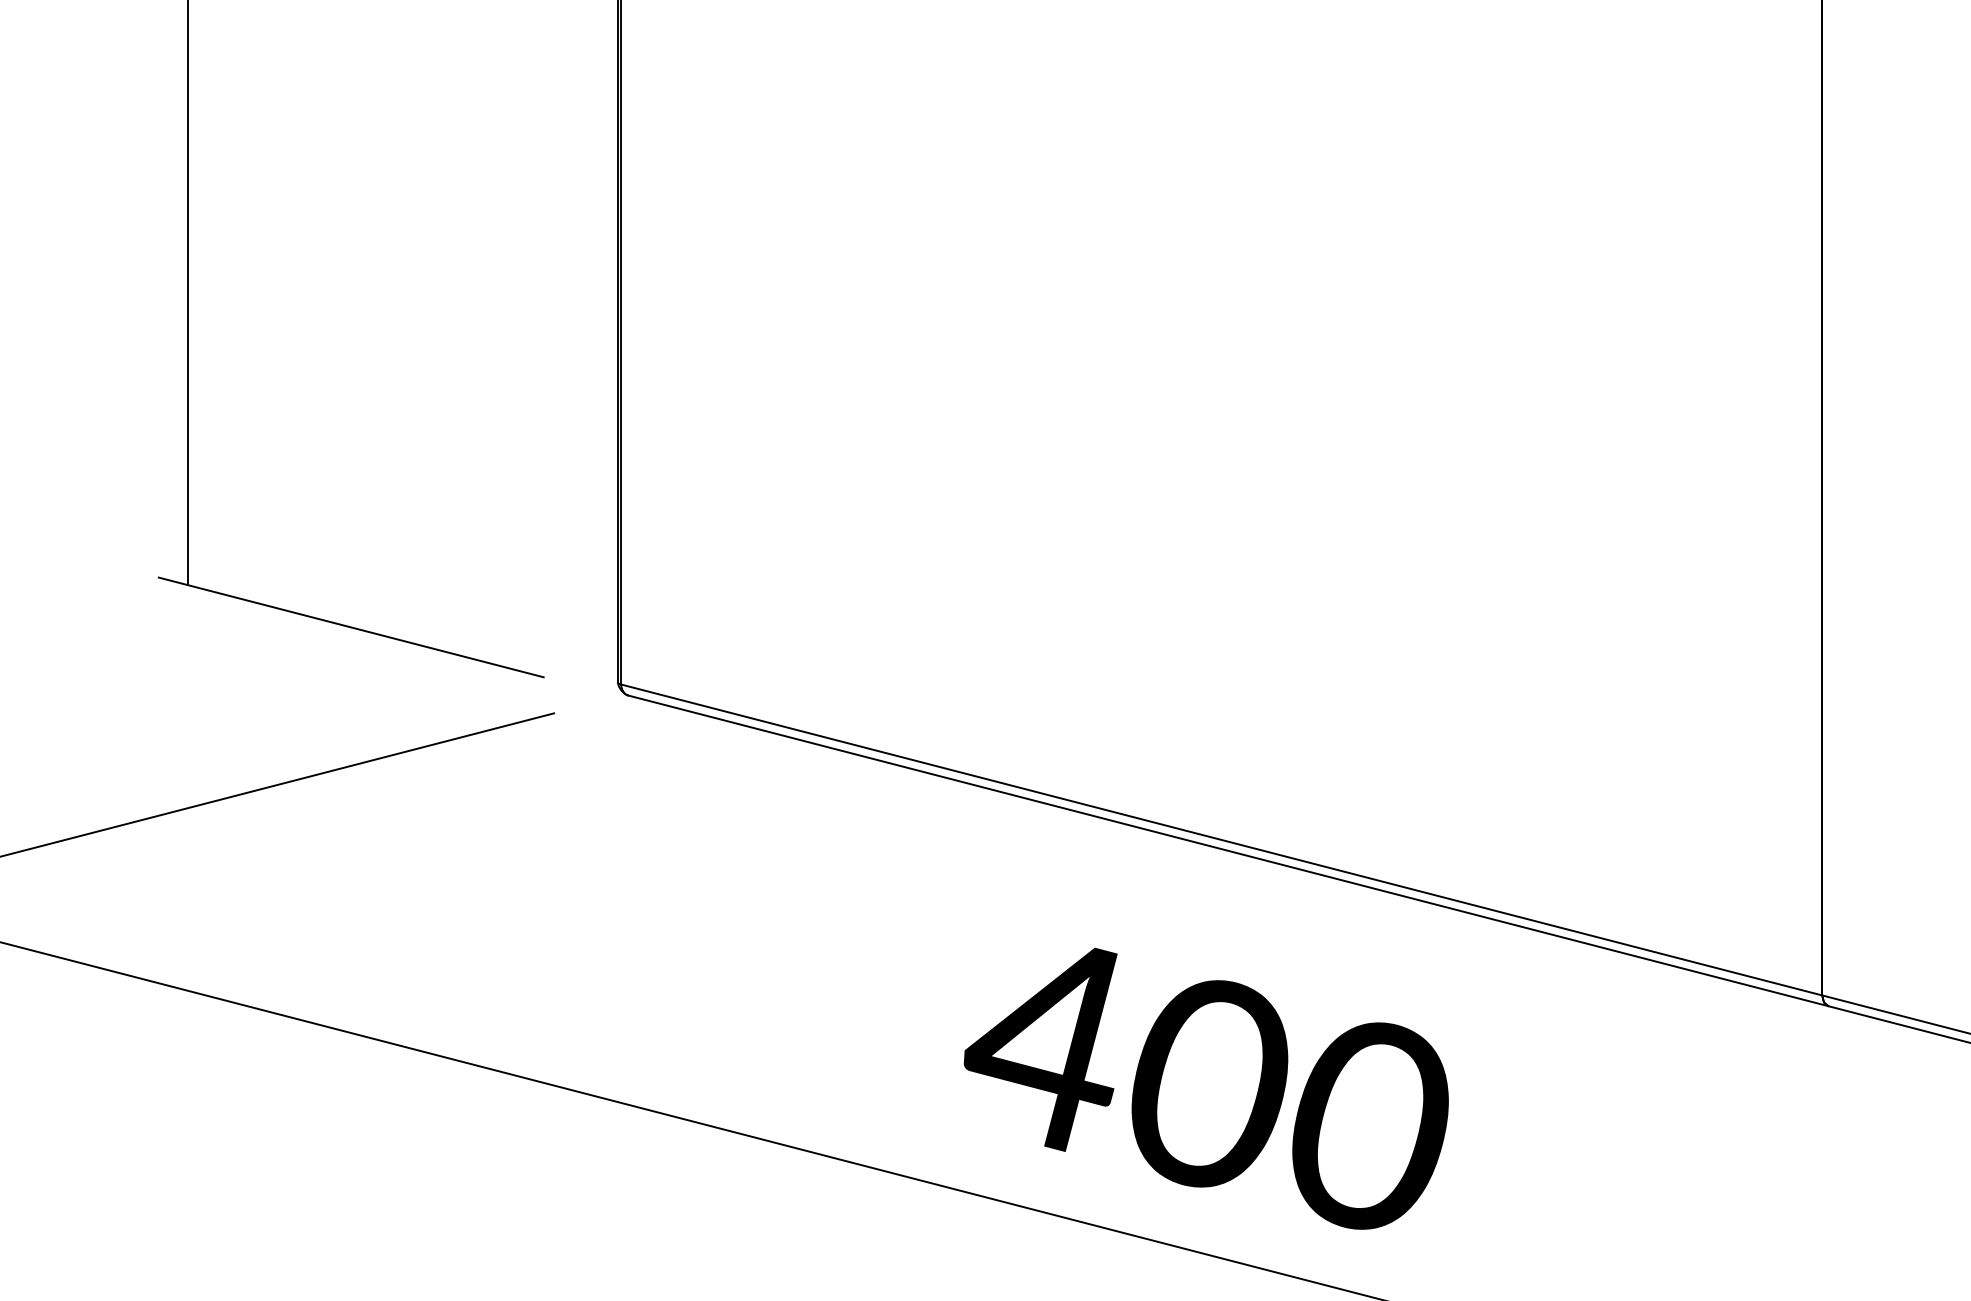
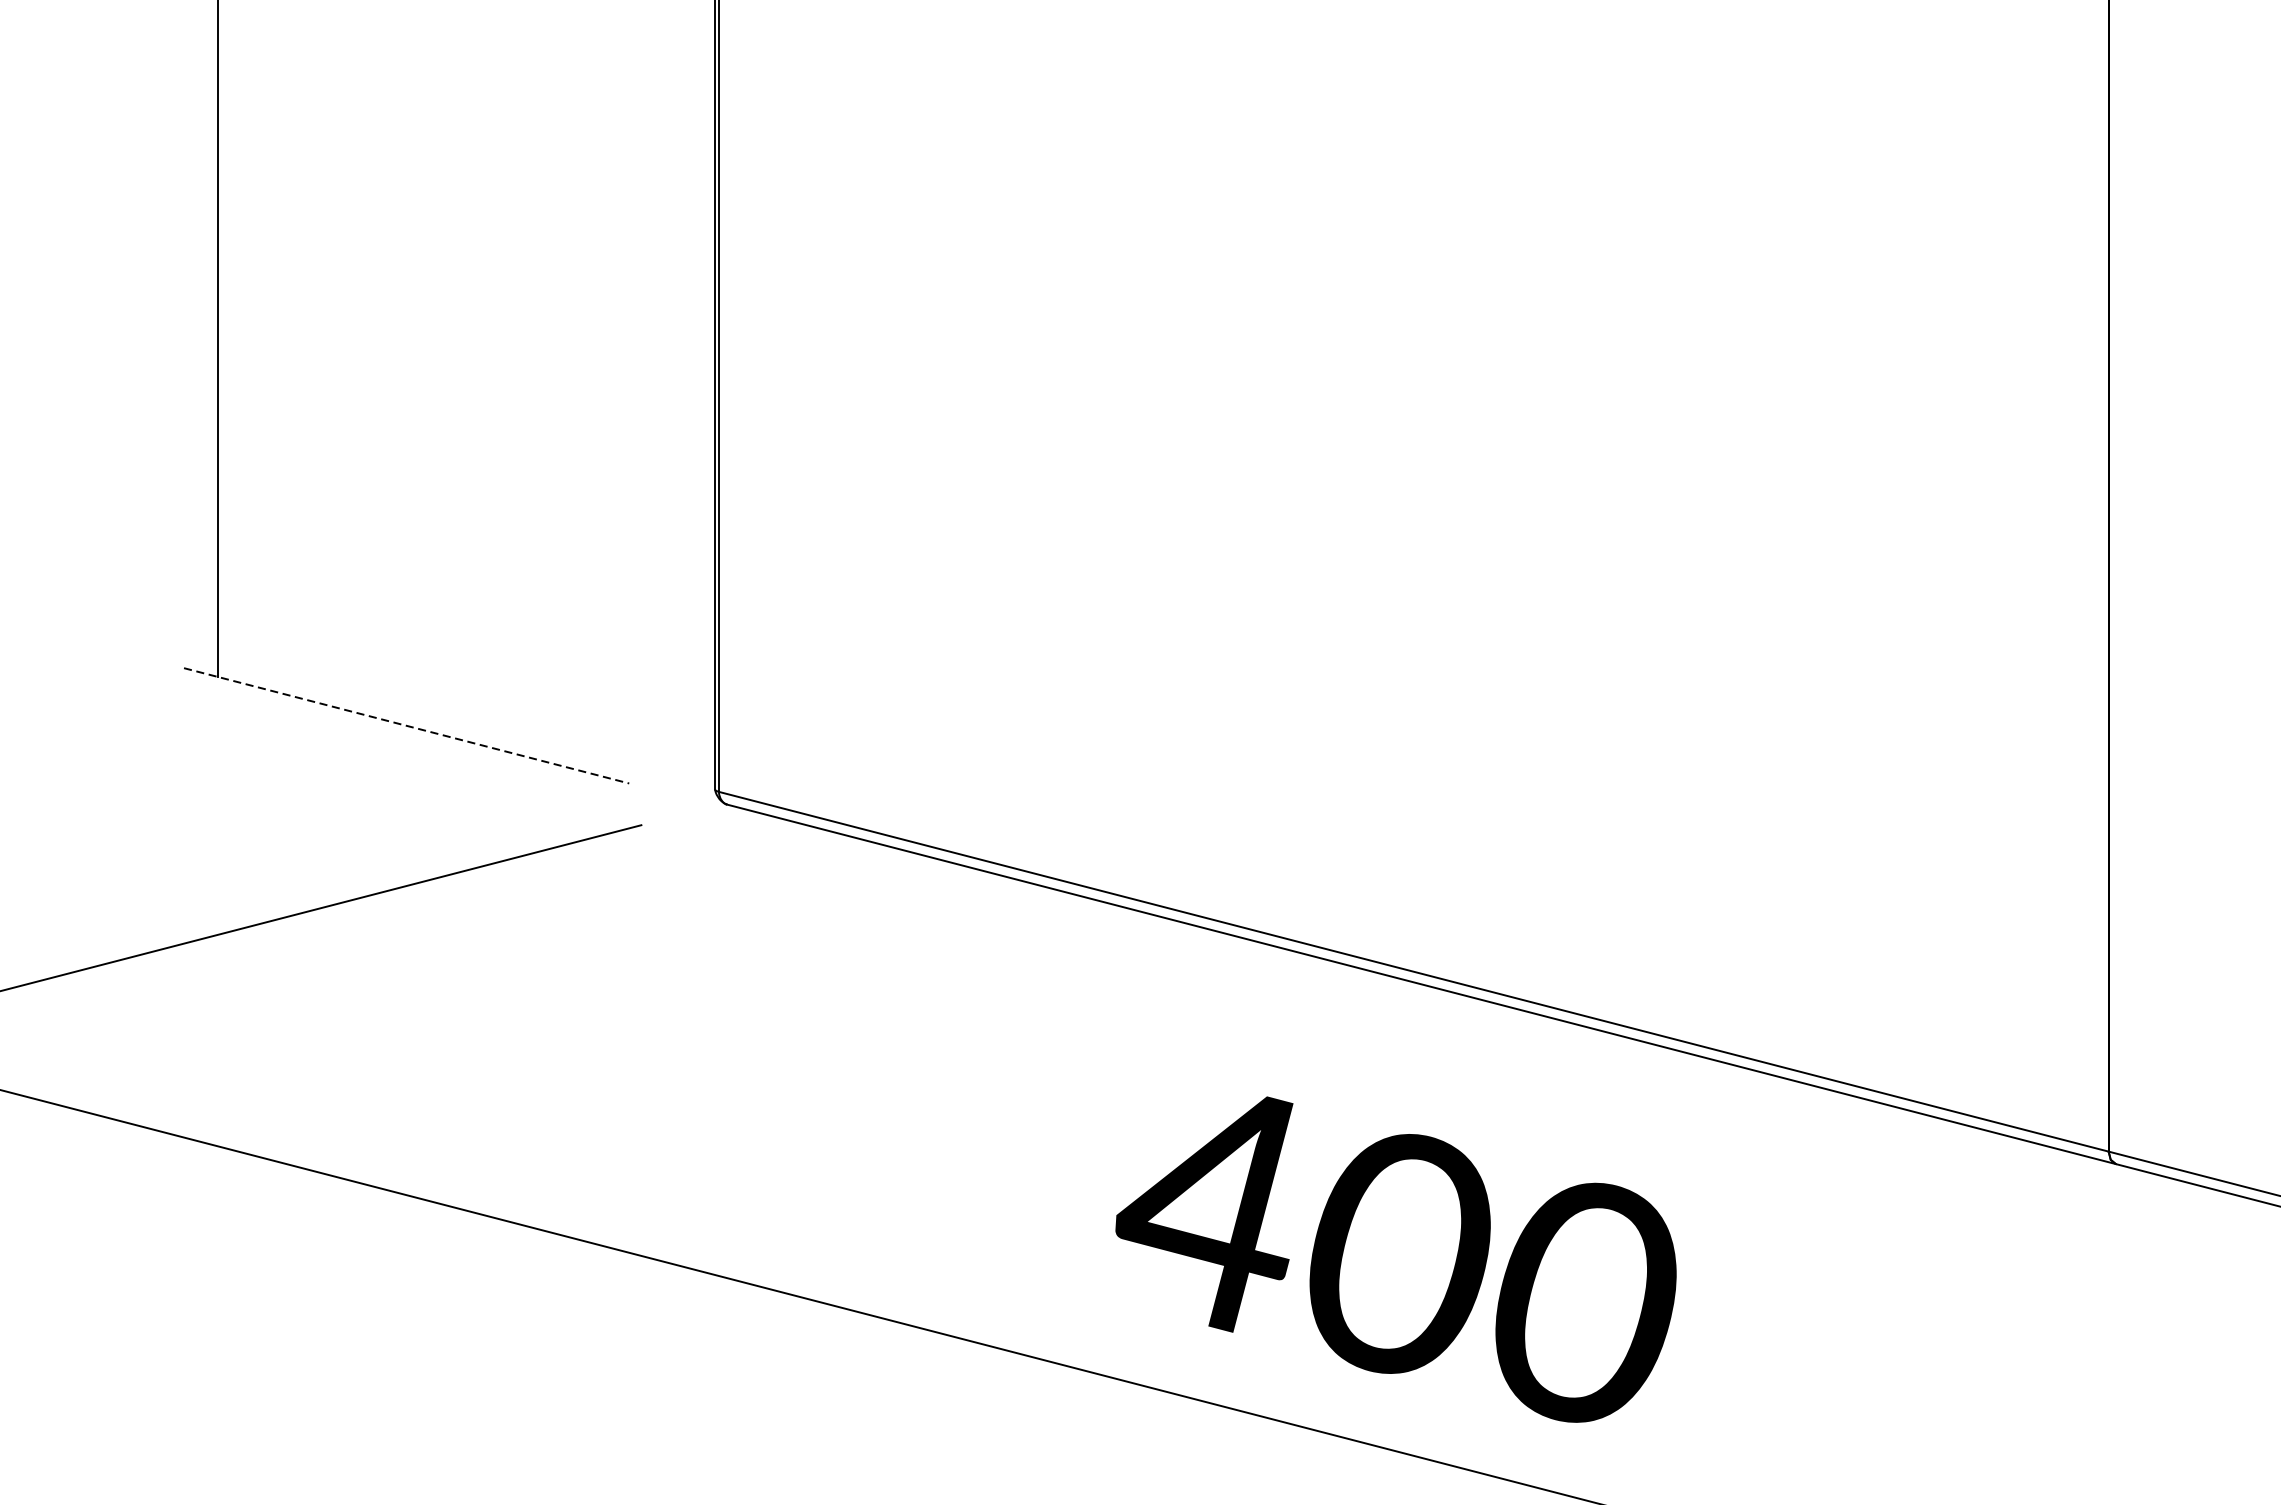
line: (351, 627) -> (406, 725), solid -> dashed

